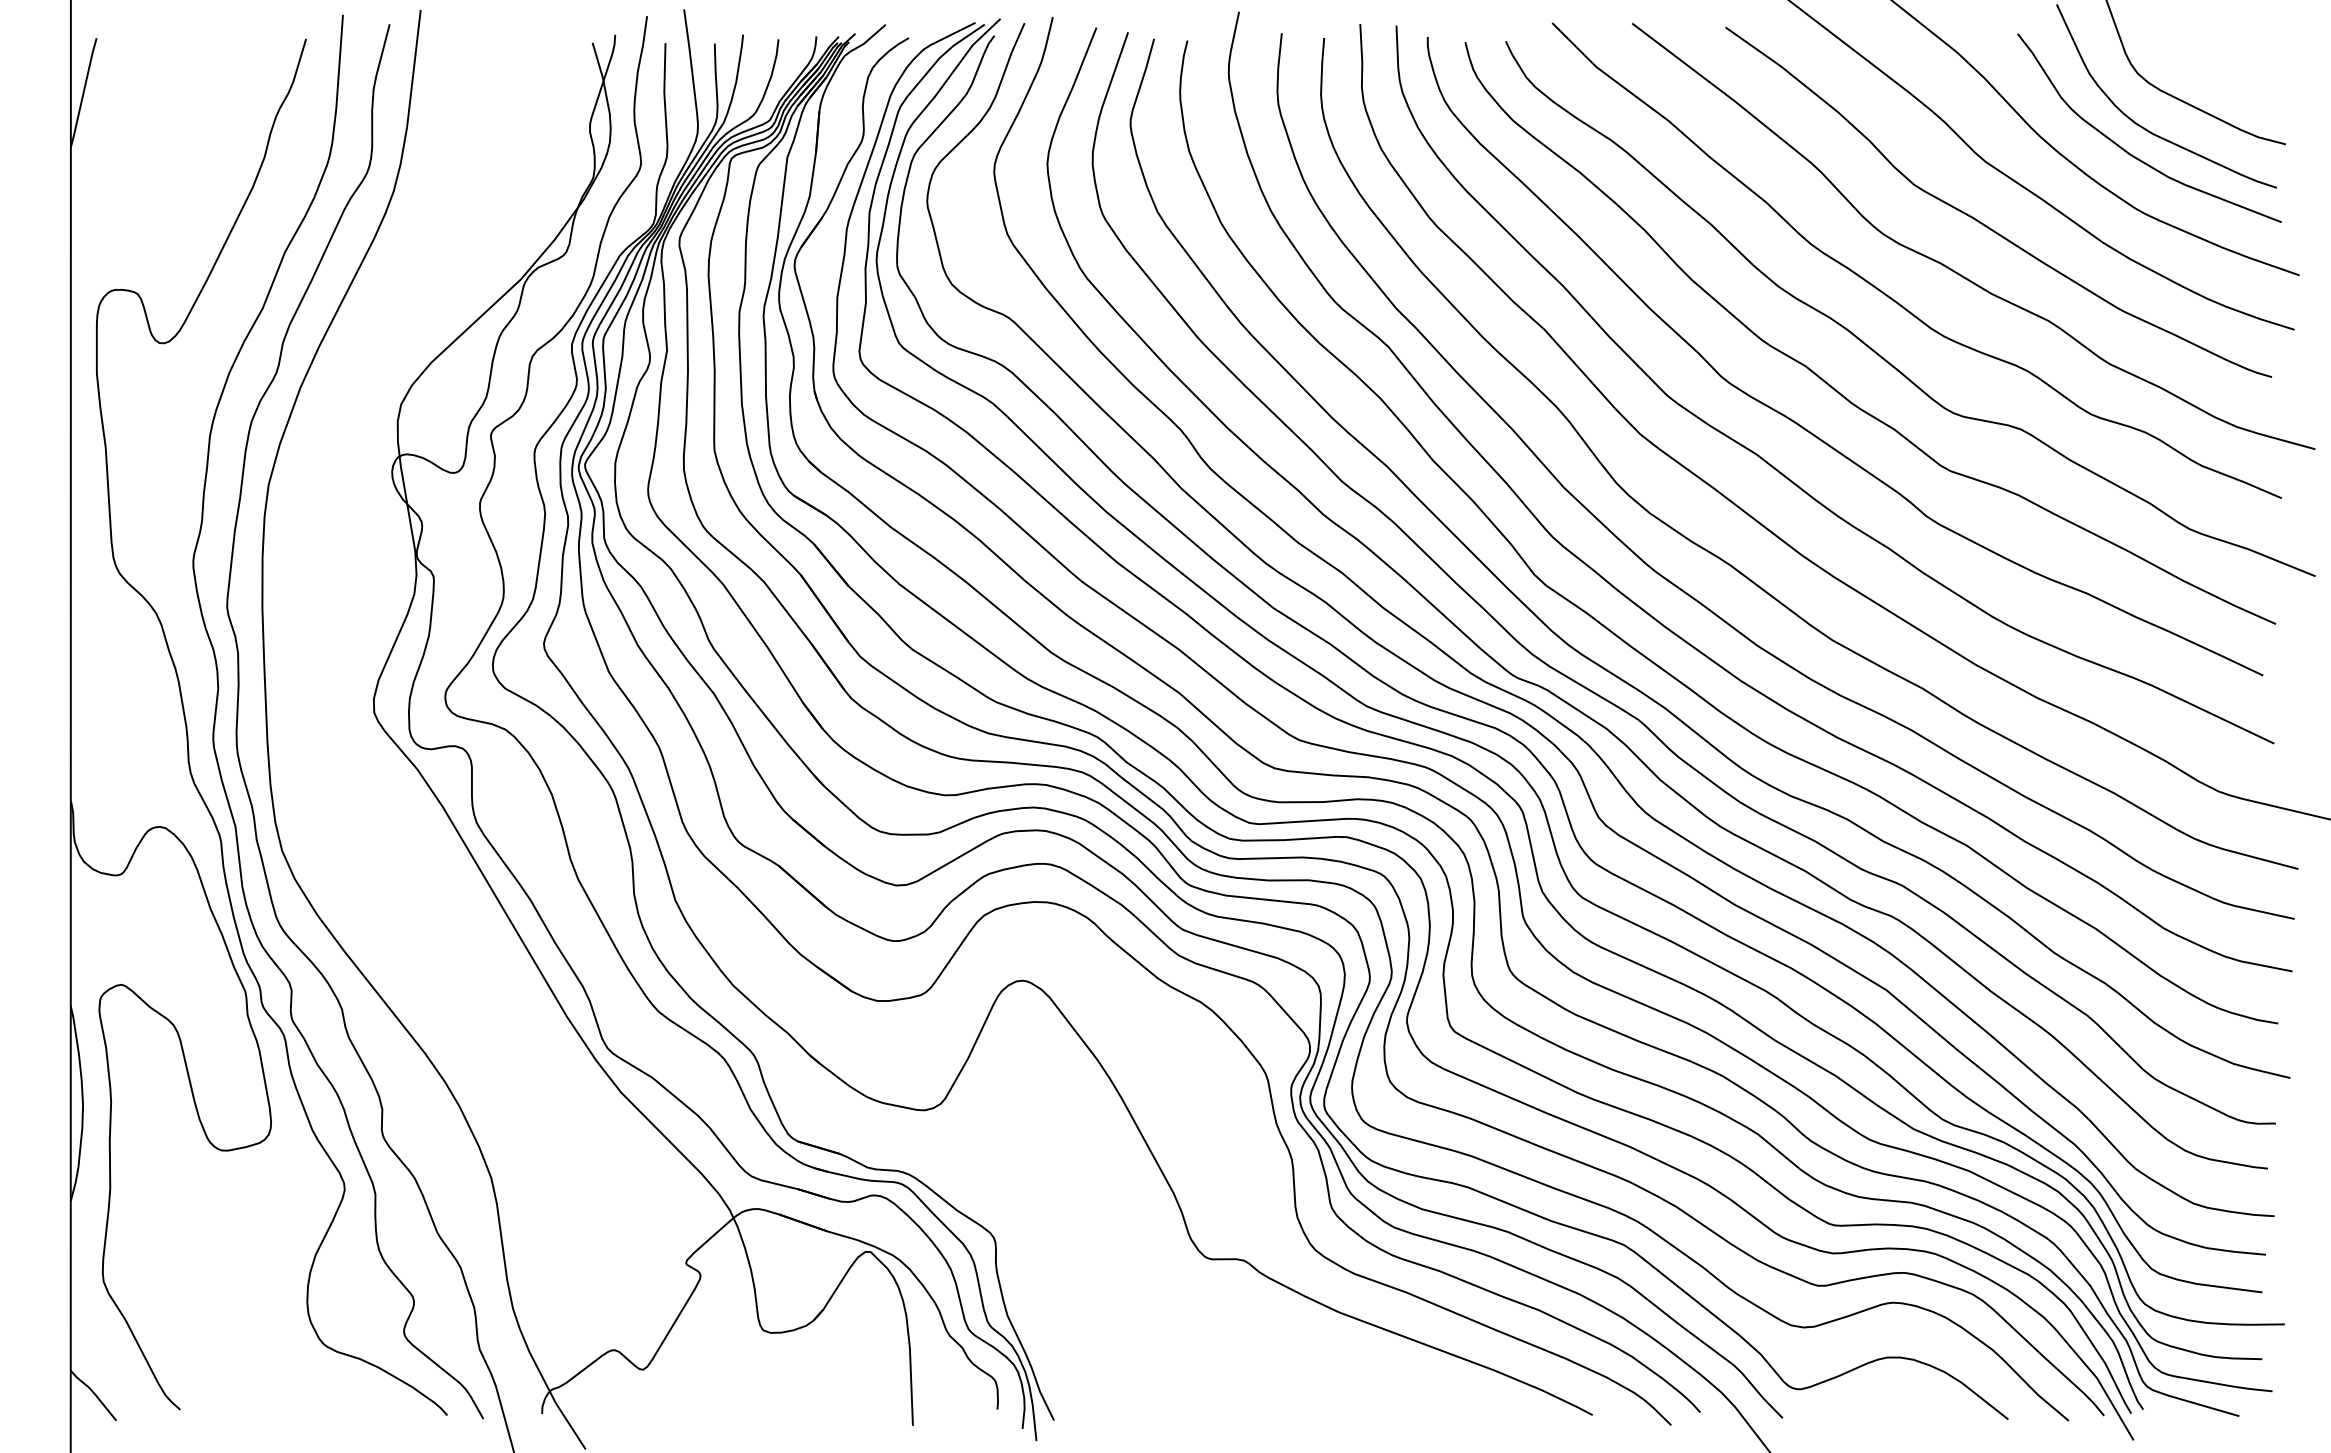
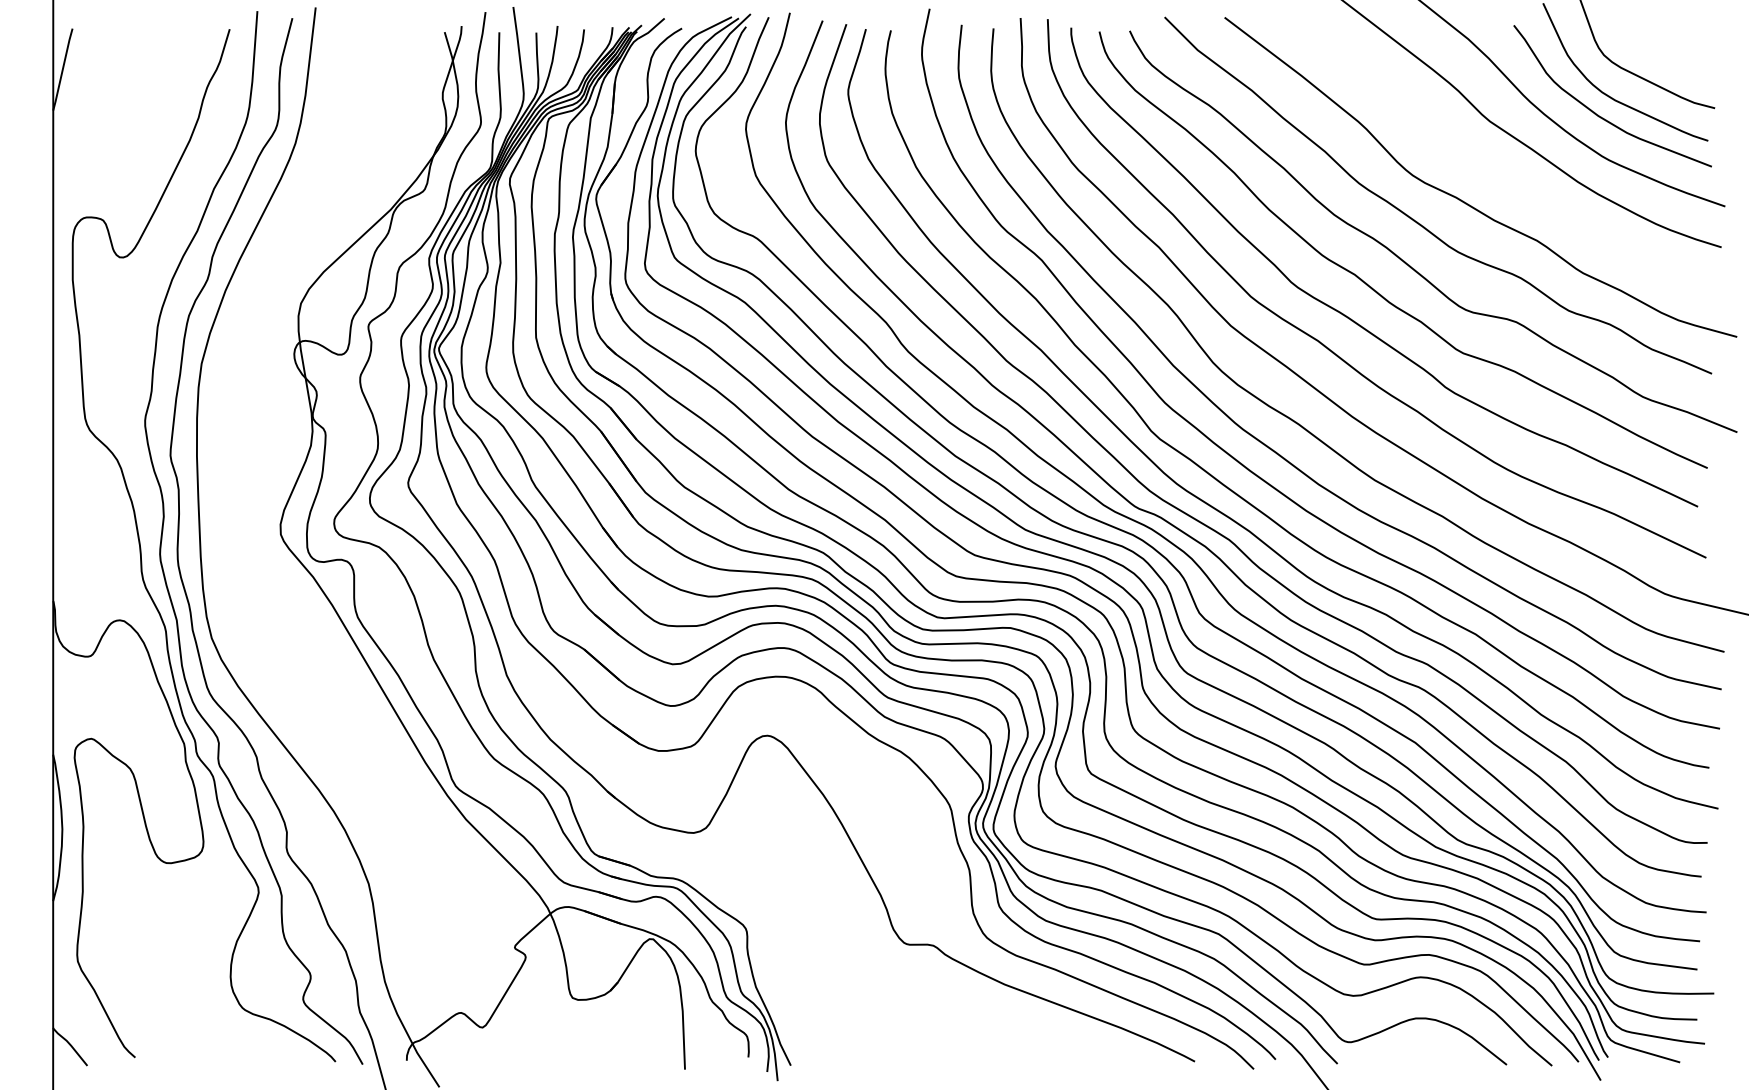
curve: (1982, 221) -> (1487, 166), removed

